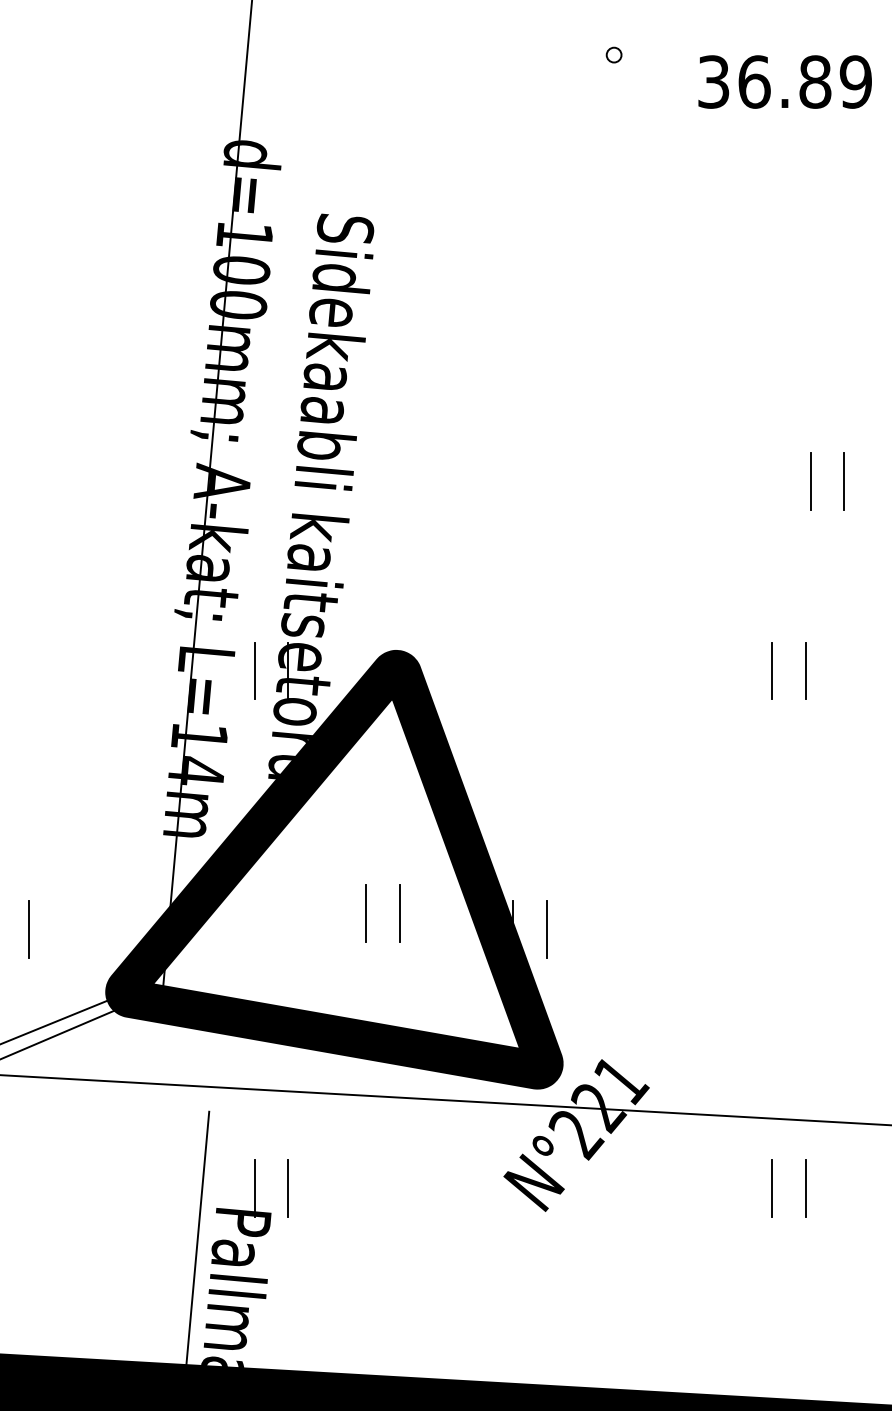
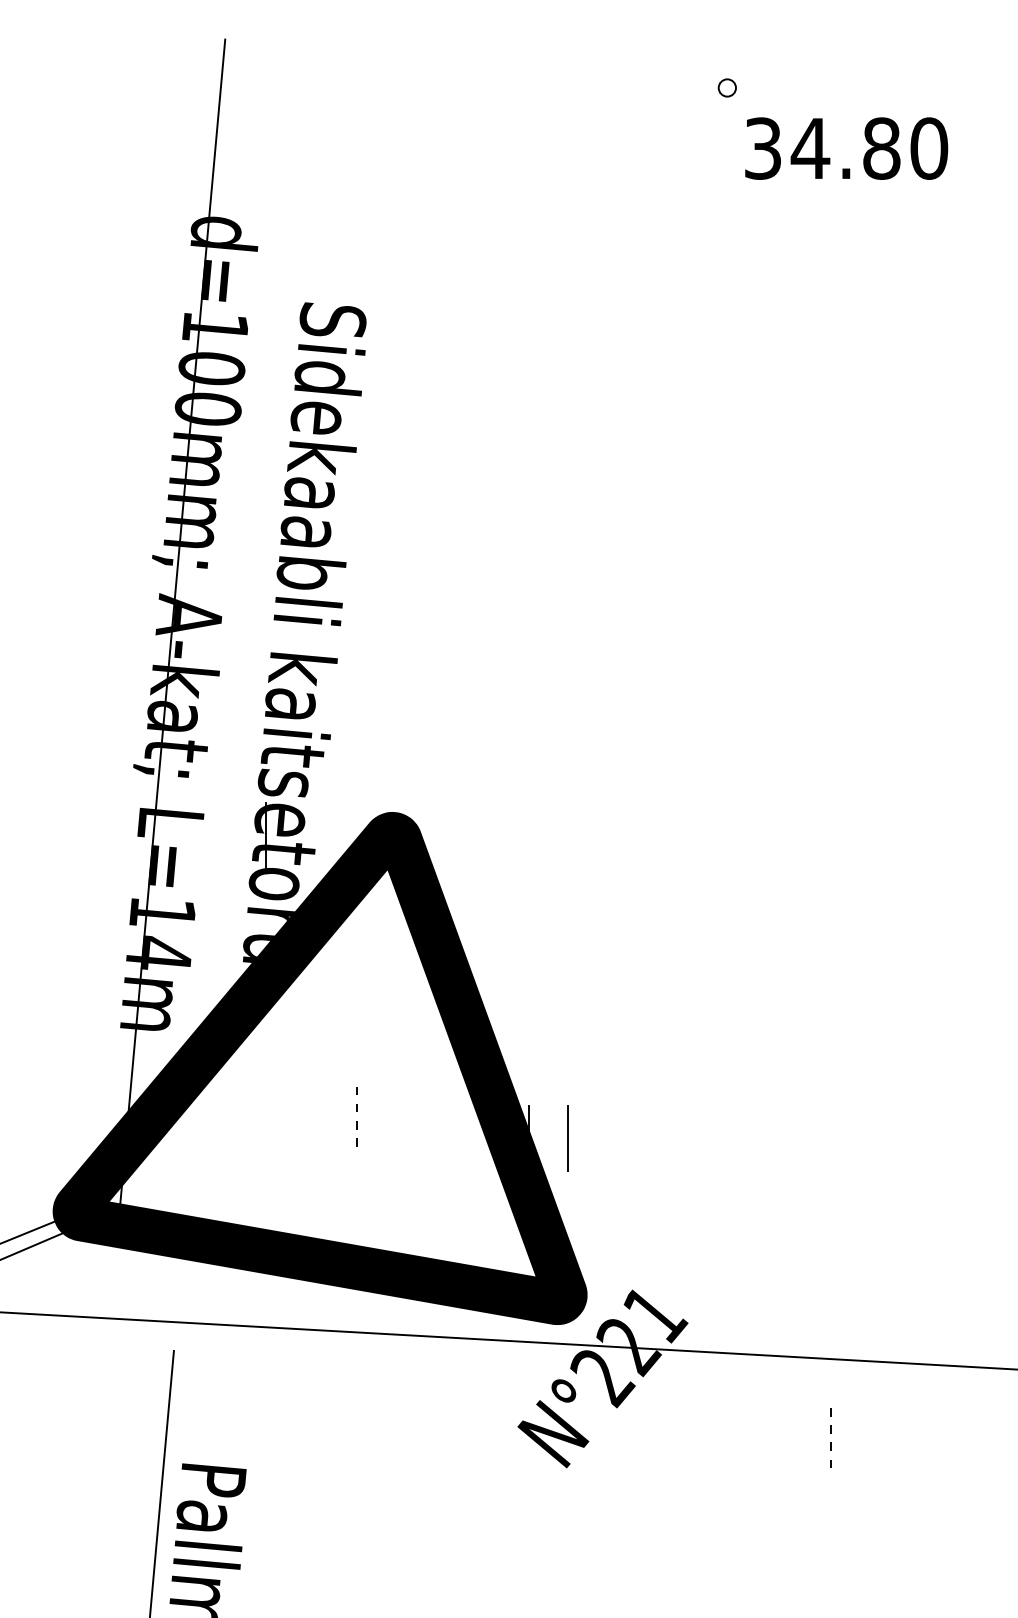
circle: (613, 54) -> (726, 87), moved
text: (804, 81) -> (869, 147), 36.89 -> 34.80
line: (810, 481) -> (876, 615), removed
line: (844, 481) -> (915, 615), removed
line: (254, 670) -> (226, 835), removed
line: (772, 670) -> (831, 835), removed
line: (805, 670) -> (870, 835), removed
line: (366, 913) -> (357, 1119), solid -> dashed
line: (399, 913) -> (396, 1119), removed
line: (254, 1188) -> (226, 1440), removed
line: (288, 1188) -> (266, 1440), removed
line: (805, 1188) -> (870, 1440), removed
line: (772, 1189) -> (831, 1441), solid -> dashed

